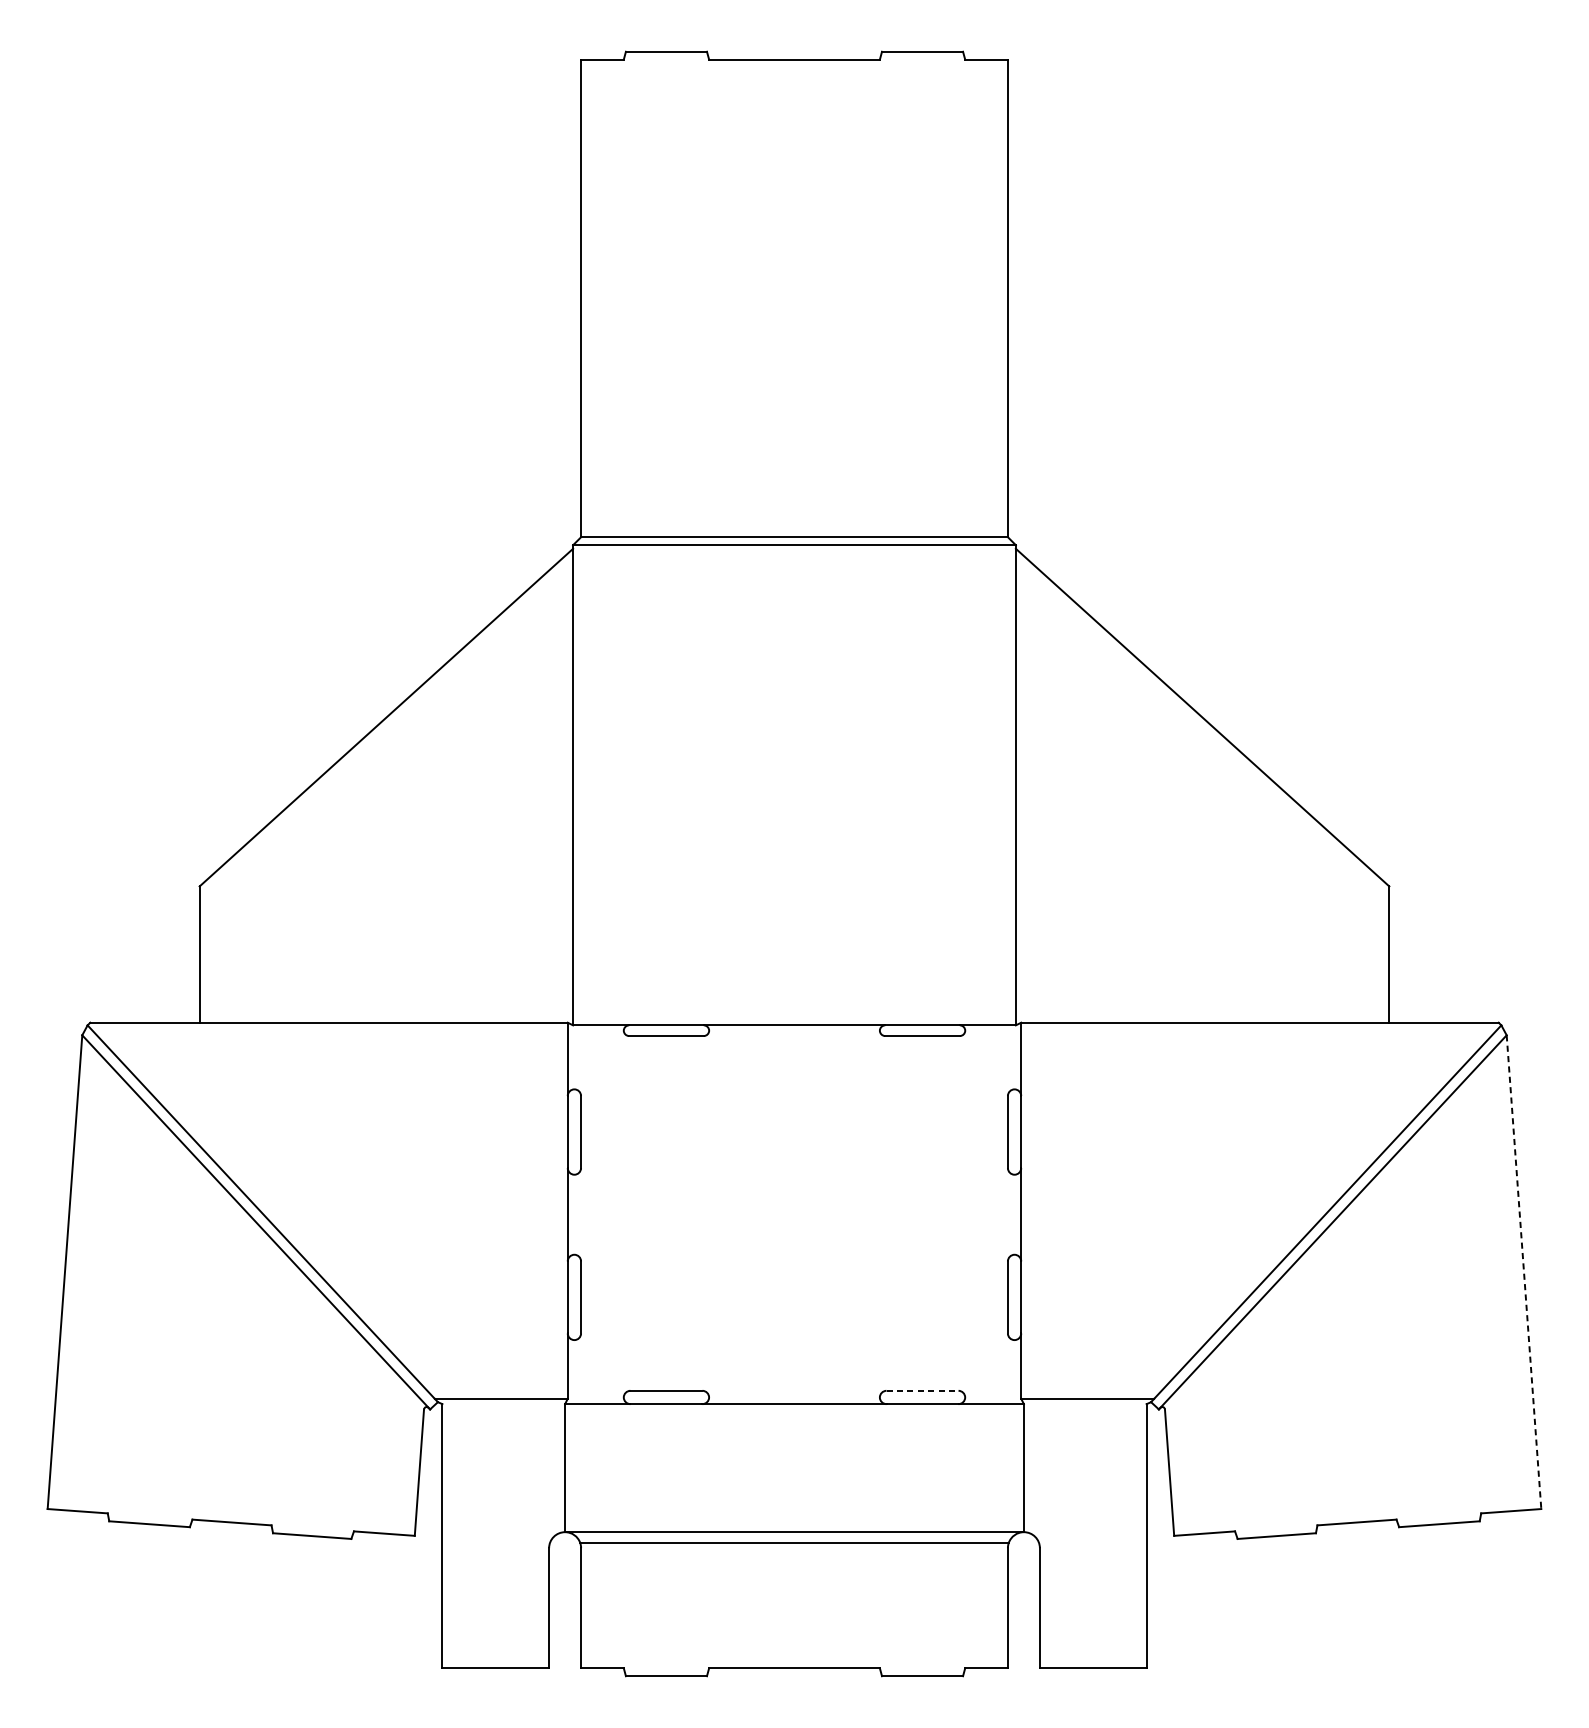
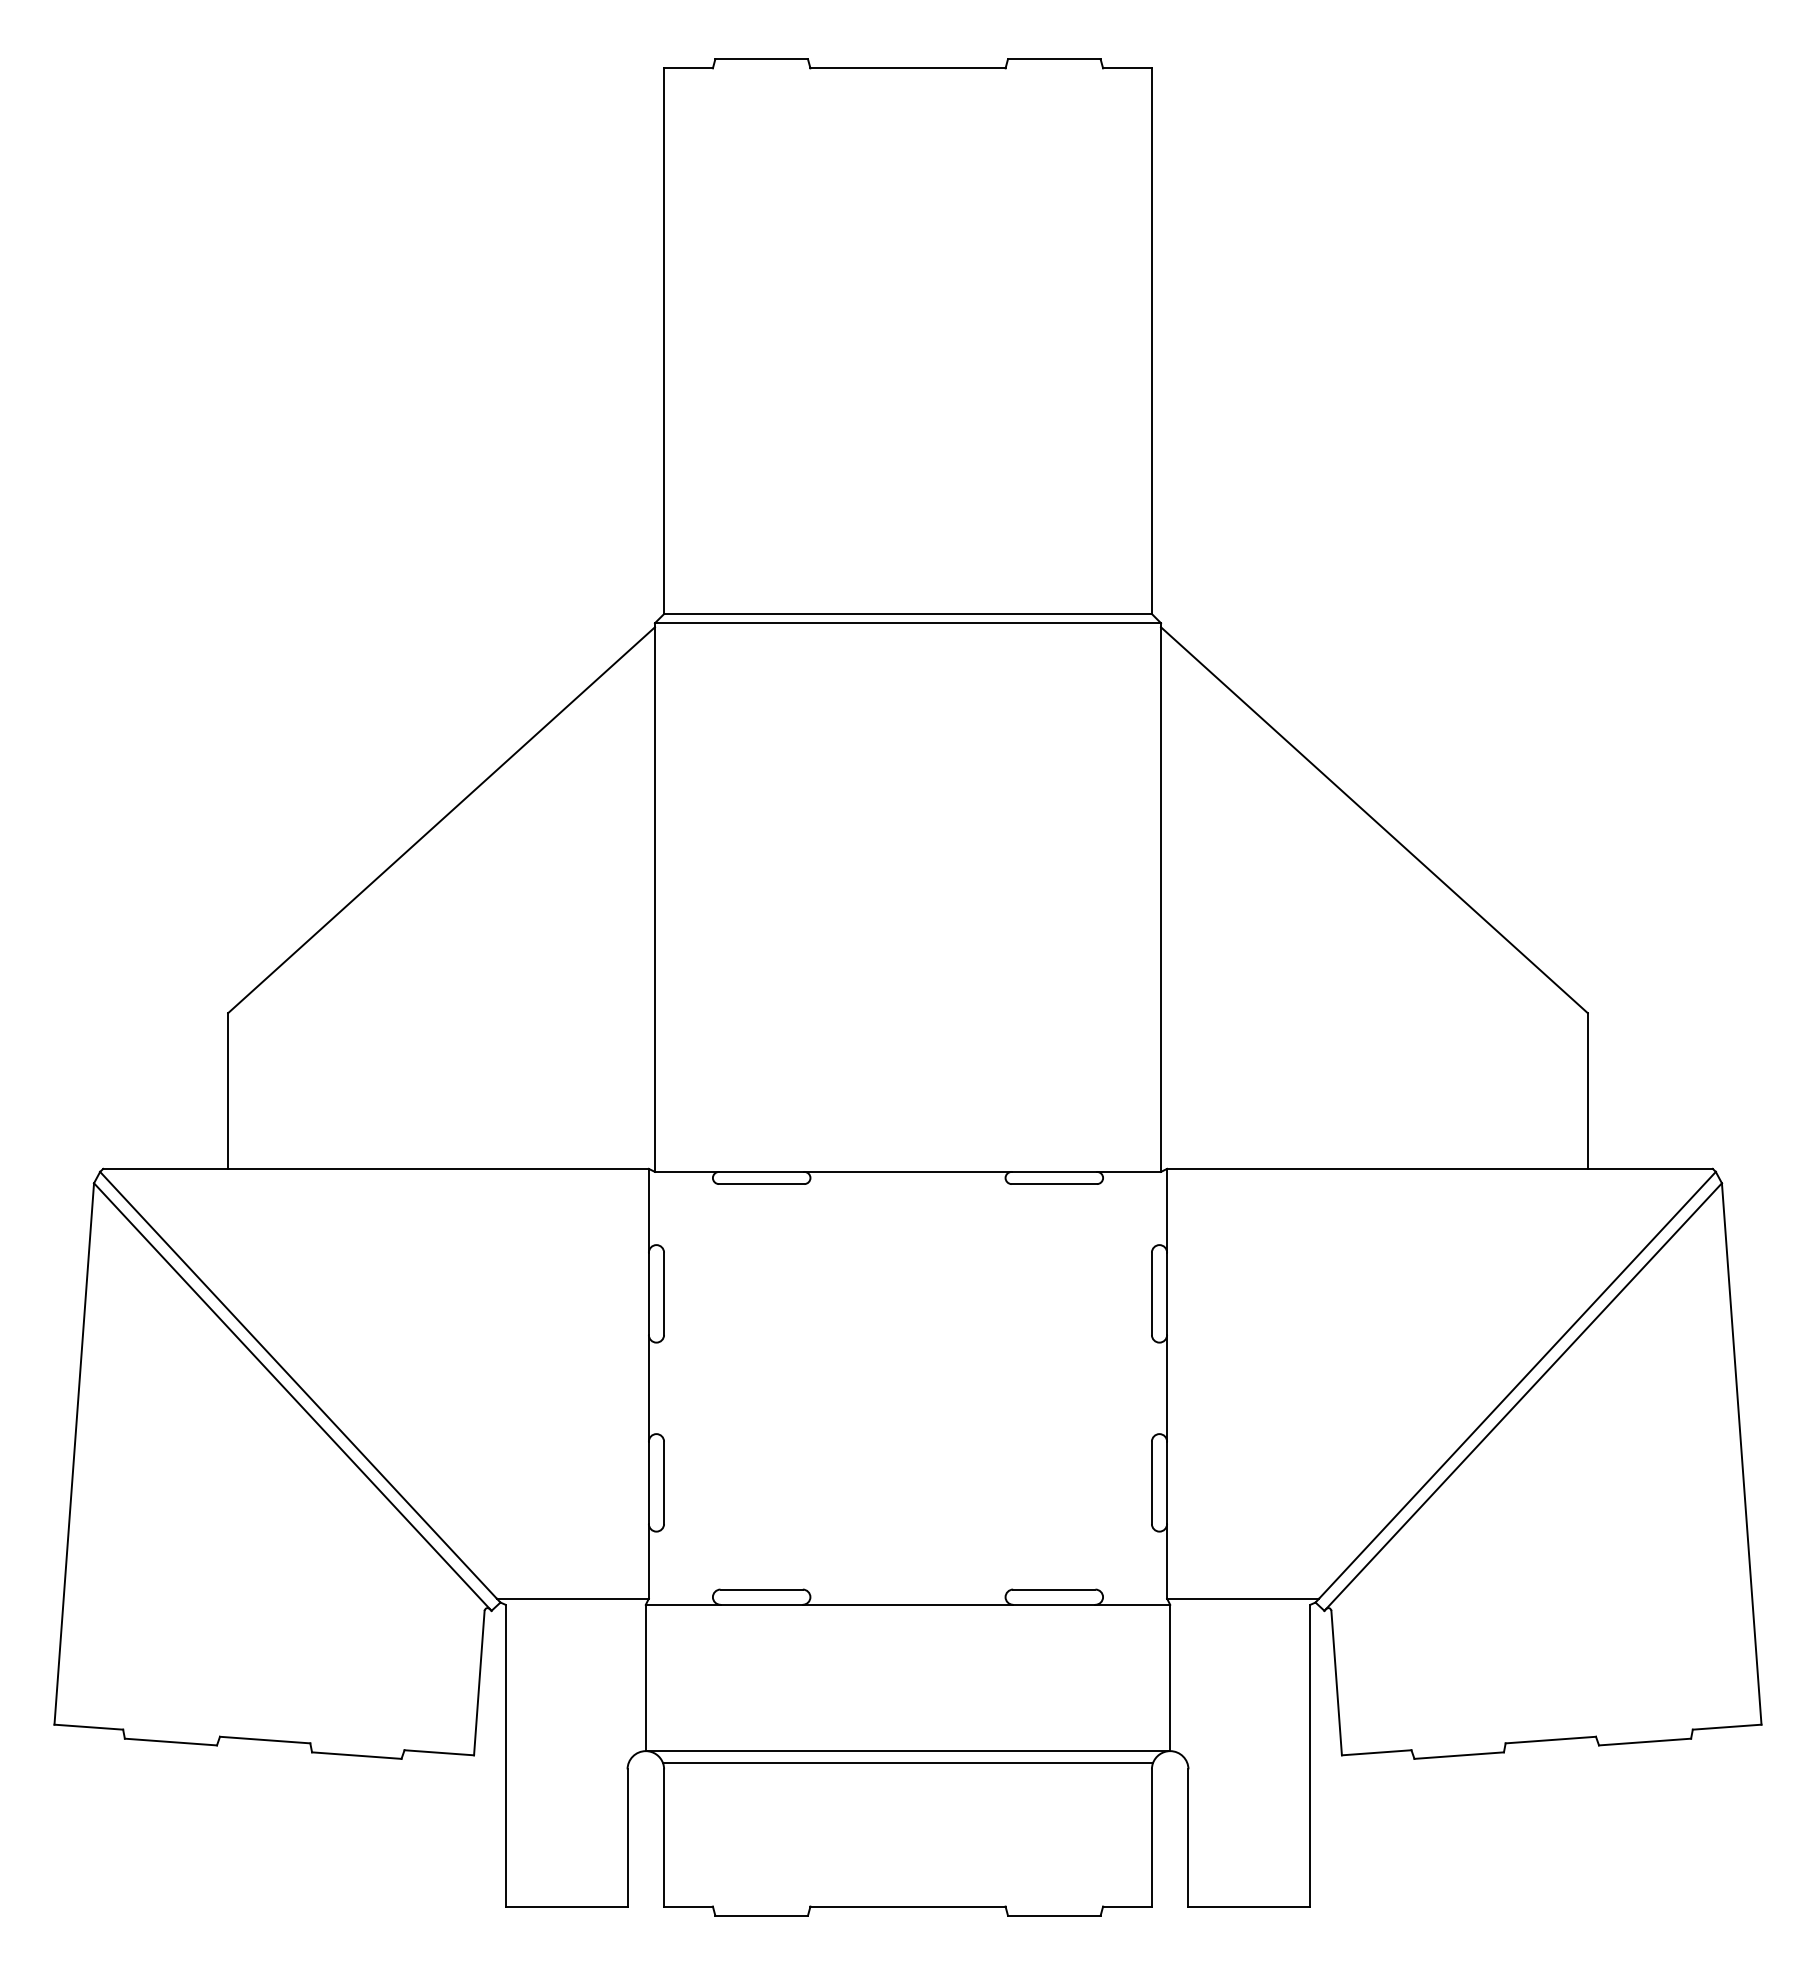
line: (1523, 1272) -> (1741, 1454), dashed -> solid
line: (922, 1390) -> (1054, 1589), dashed -> solid

